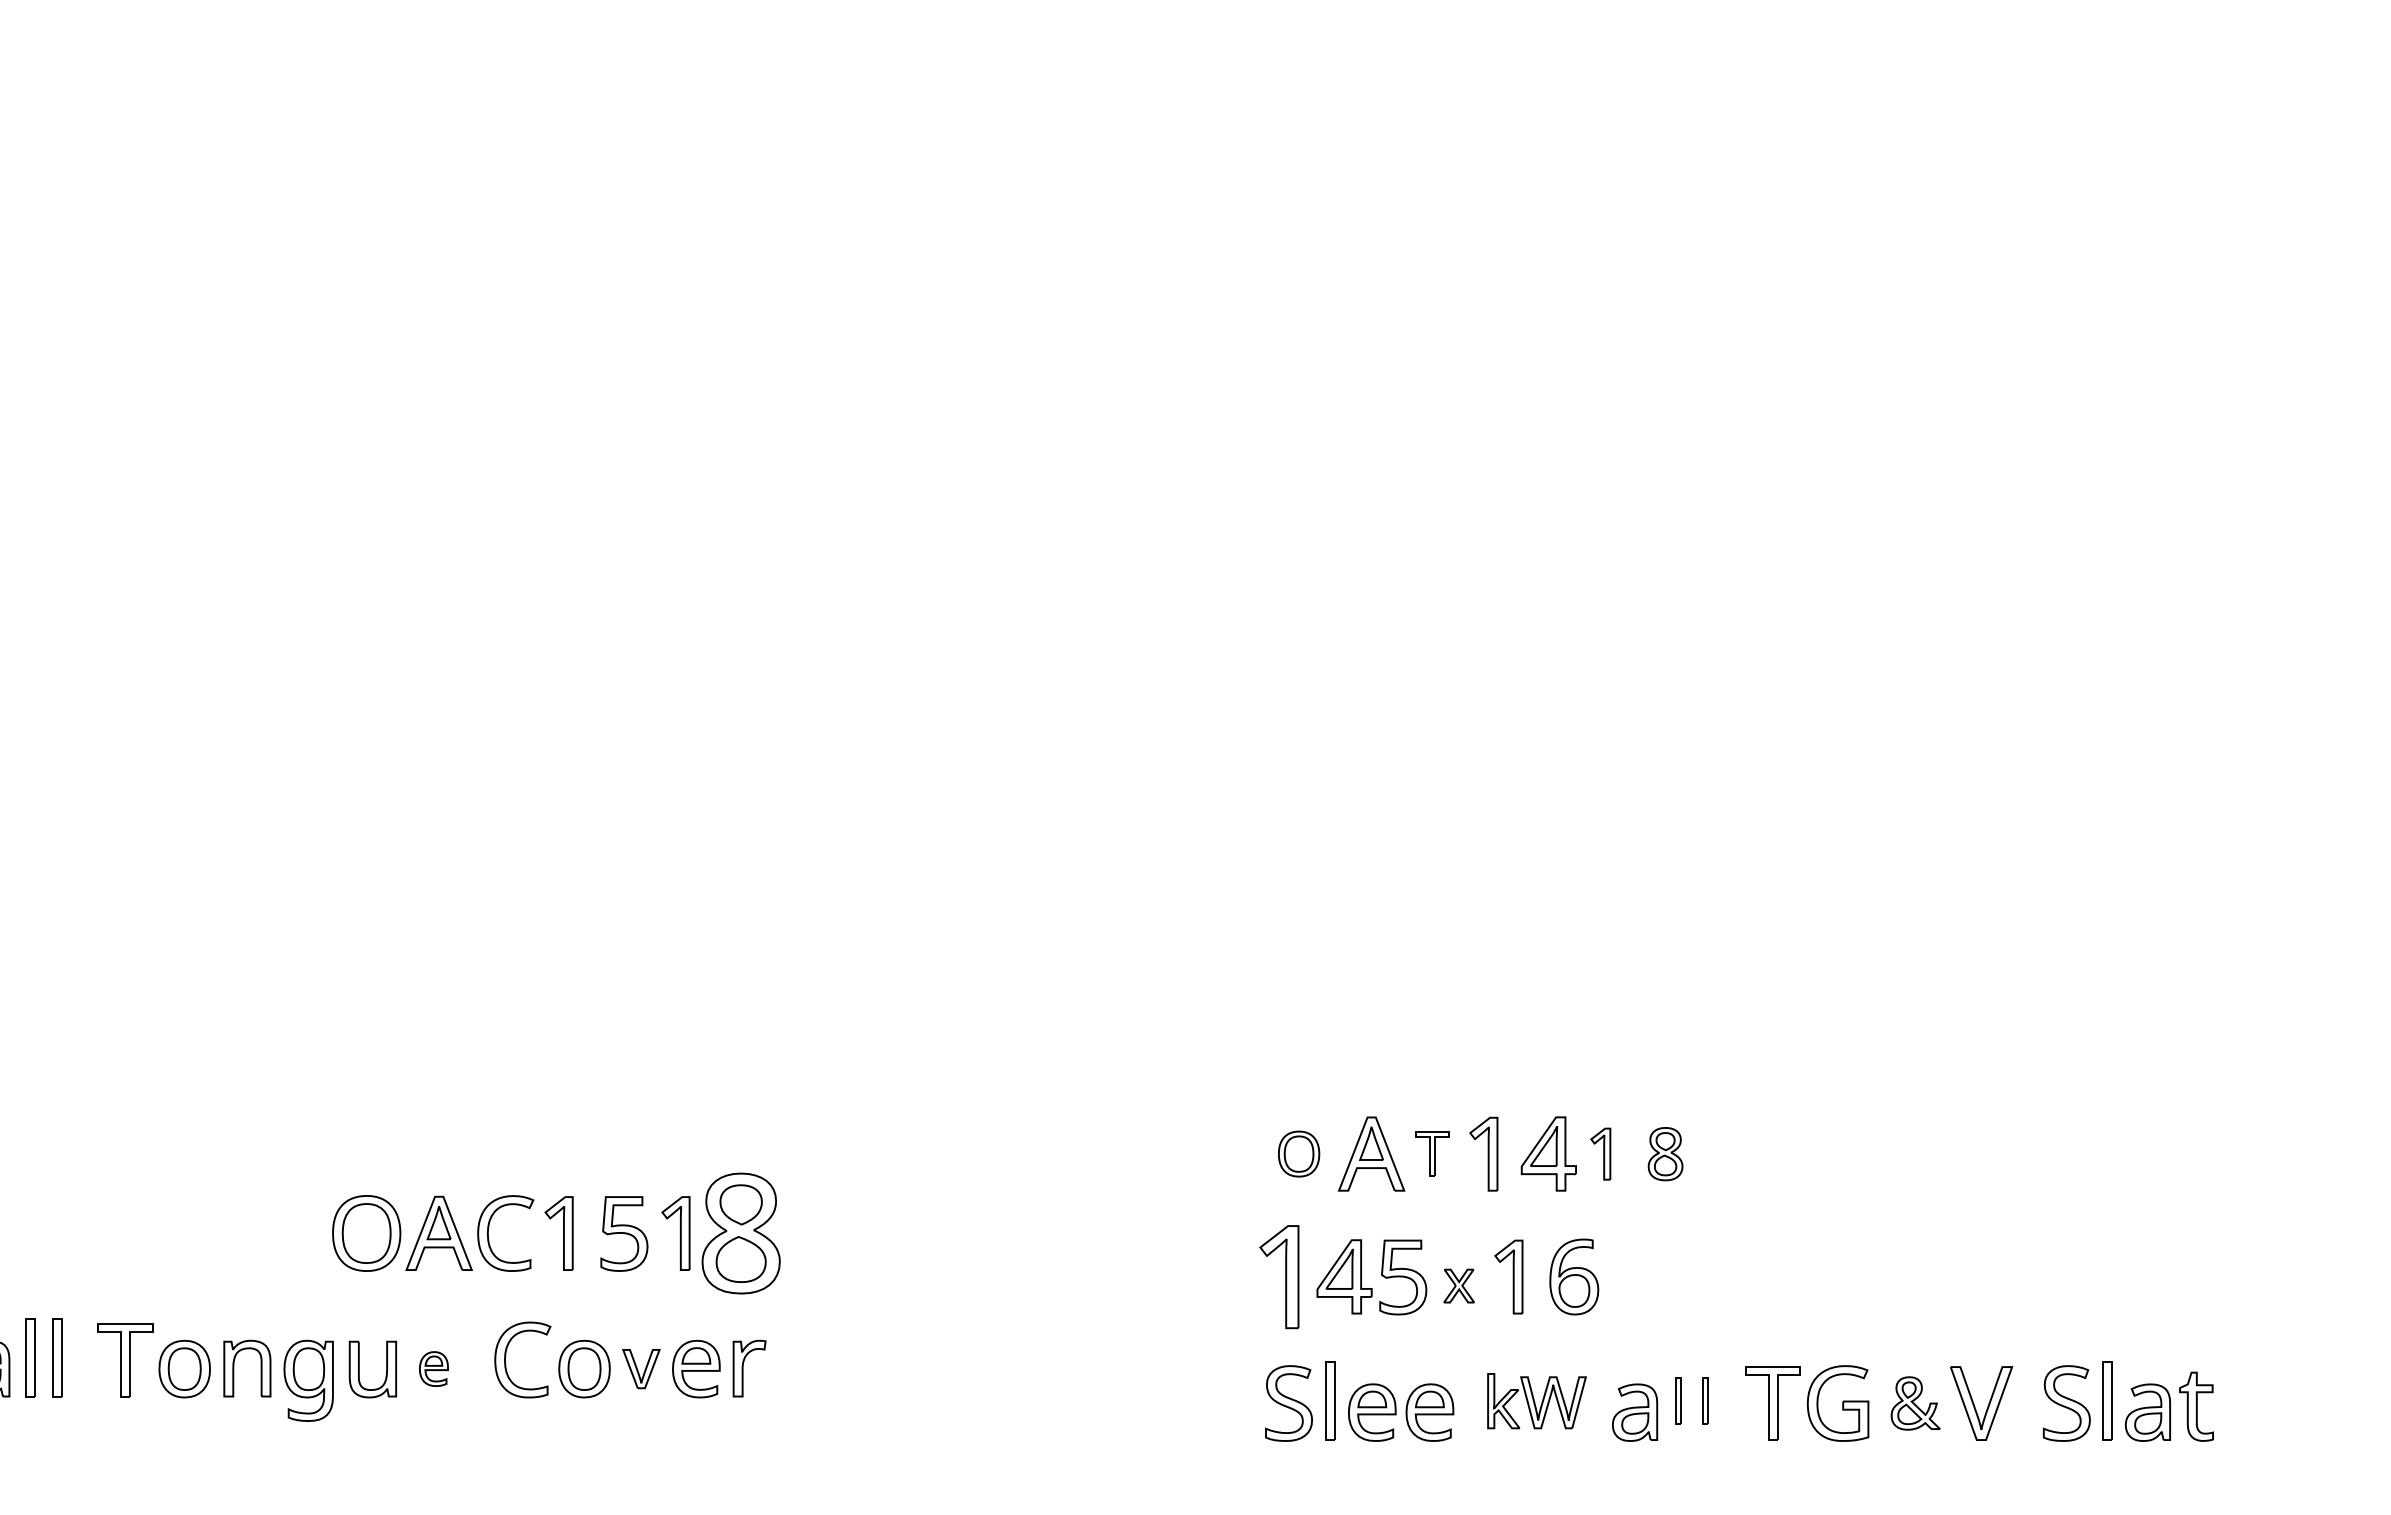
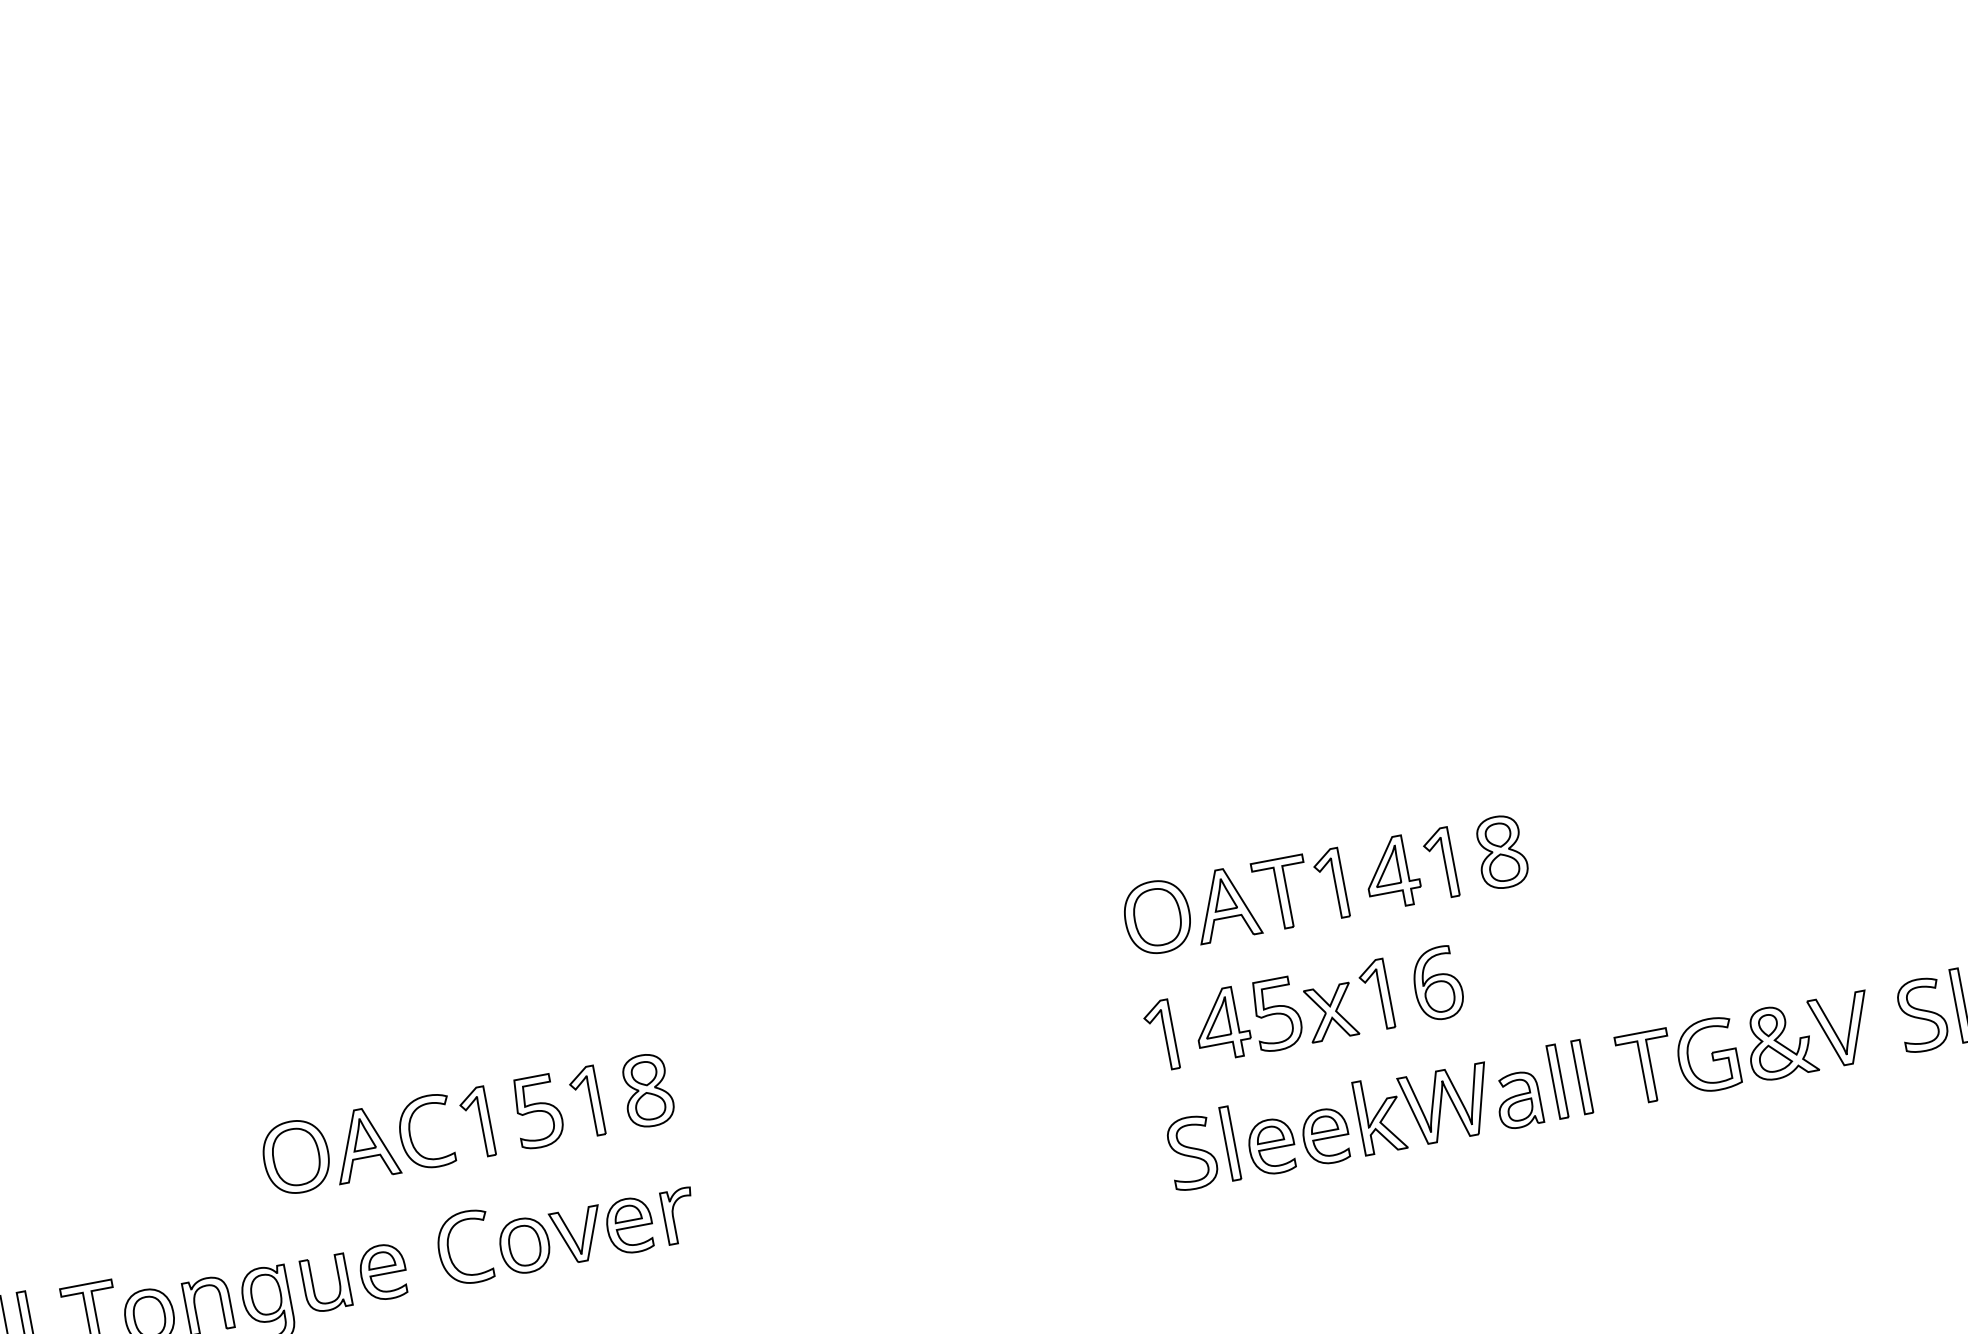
part: (1298, 1153) -> (1156, 916), size x1.67
part: (1600, 1153) -> (1440, 863), size x1.43
part: (1665, 1153) -> (1501, 851), size x1.43
part: (1432, 1154) -> (1282, 893), size x1.67
part: (740, 1233) -> (647, 1090), size x0.62
part: (1279, 1276) -> (1160, 1035), size x0.71
part: (1458, 1285) -> (1330, 1012), size x1.67
part: (433, 1368) -> (382, 1271), size x1.67
part: (641, 1368) -> (578, 1234), size x1.43
part: (1536, 1400) -> (1424, 1106), size x1.43
part: (1678, 1400) -> (1557, 1081), size x1.67
part: (1705, 1400) -> (1582, 1076), size x1.67
part: (1915, 1403) -> (1780, 1041), size x1.43

